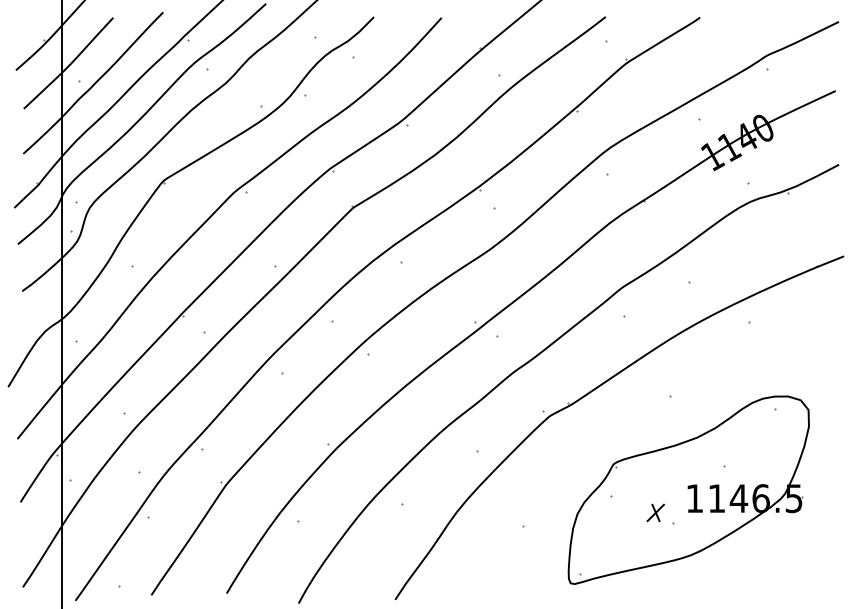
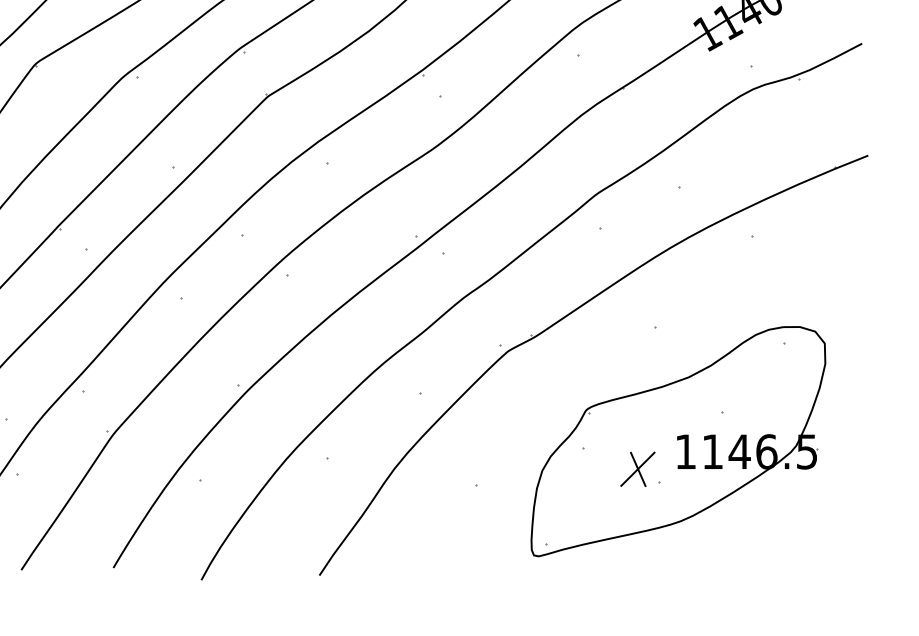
part: (655, 512) -> (637, 468), size x1.67

